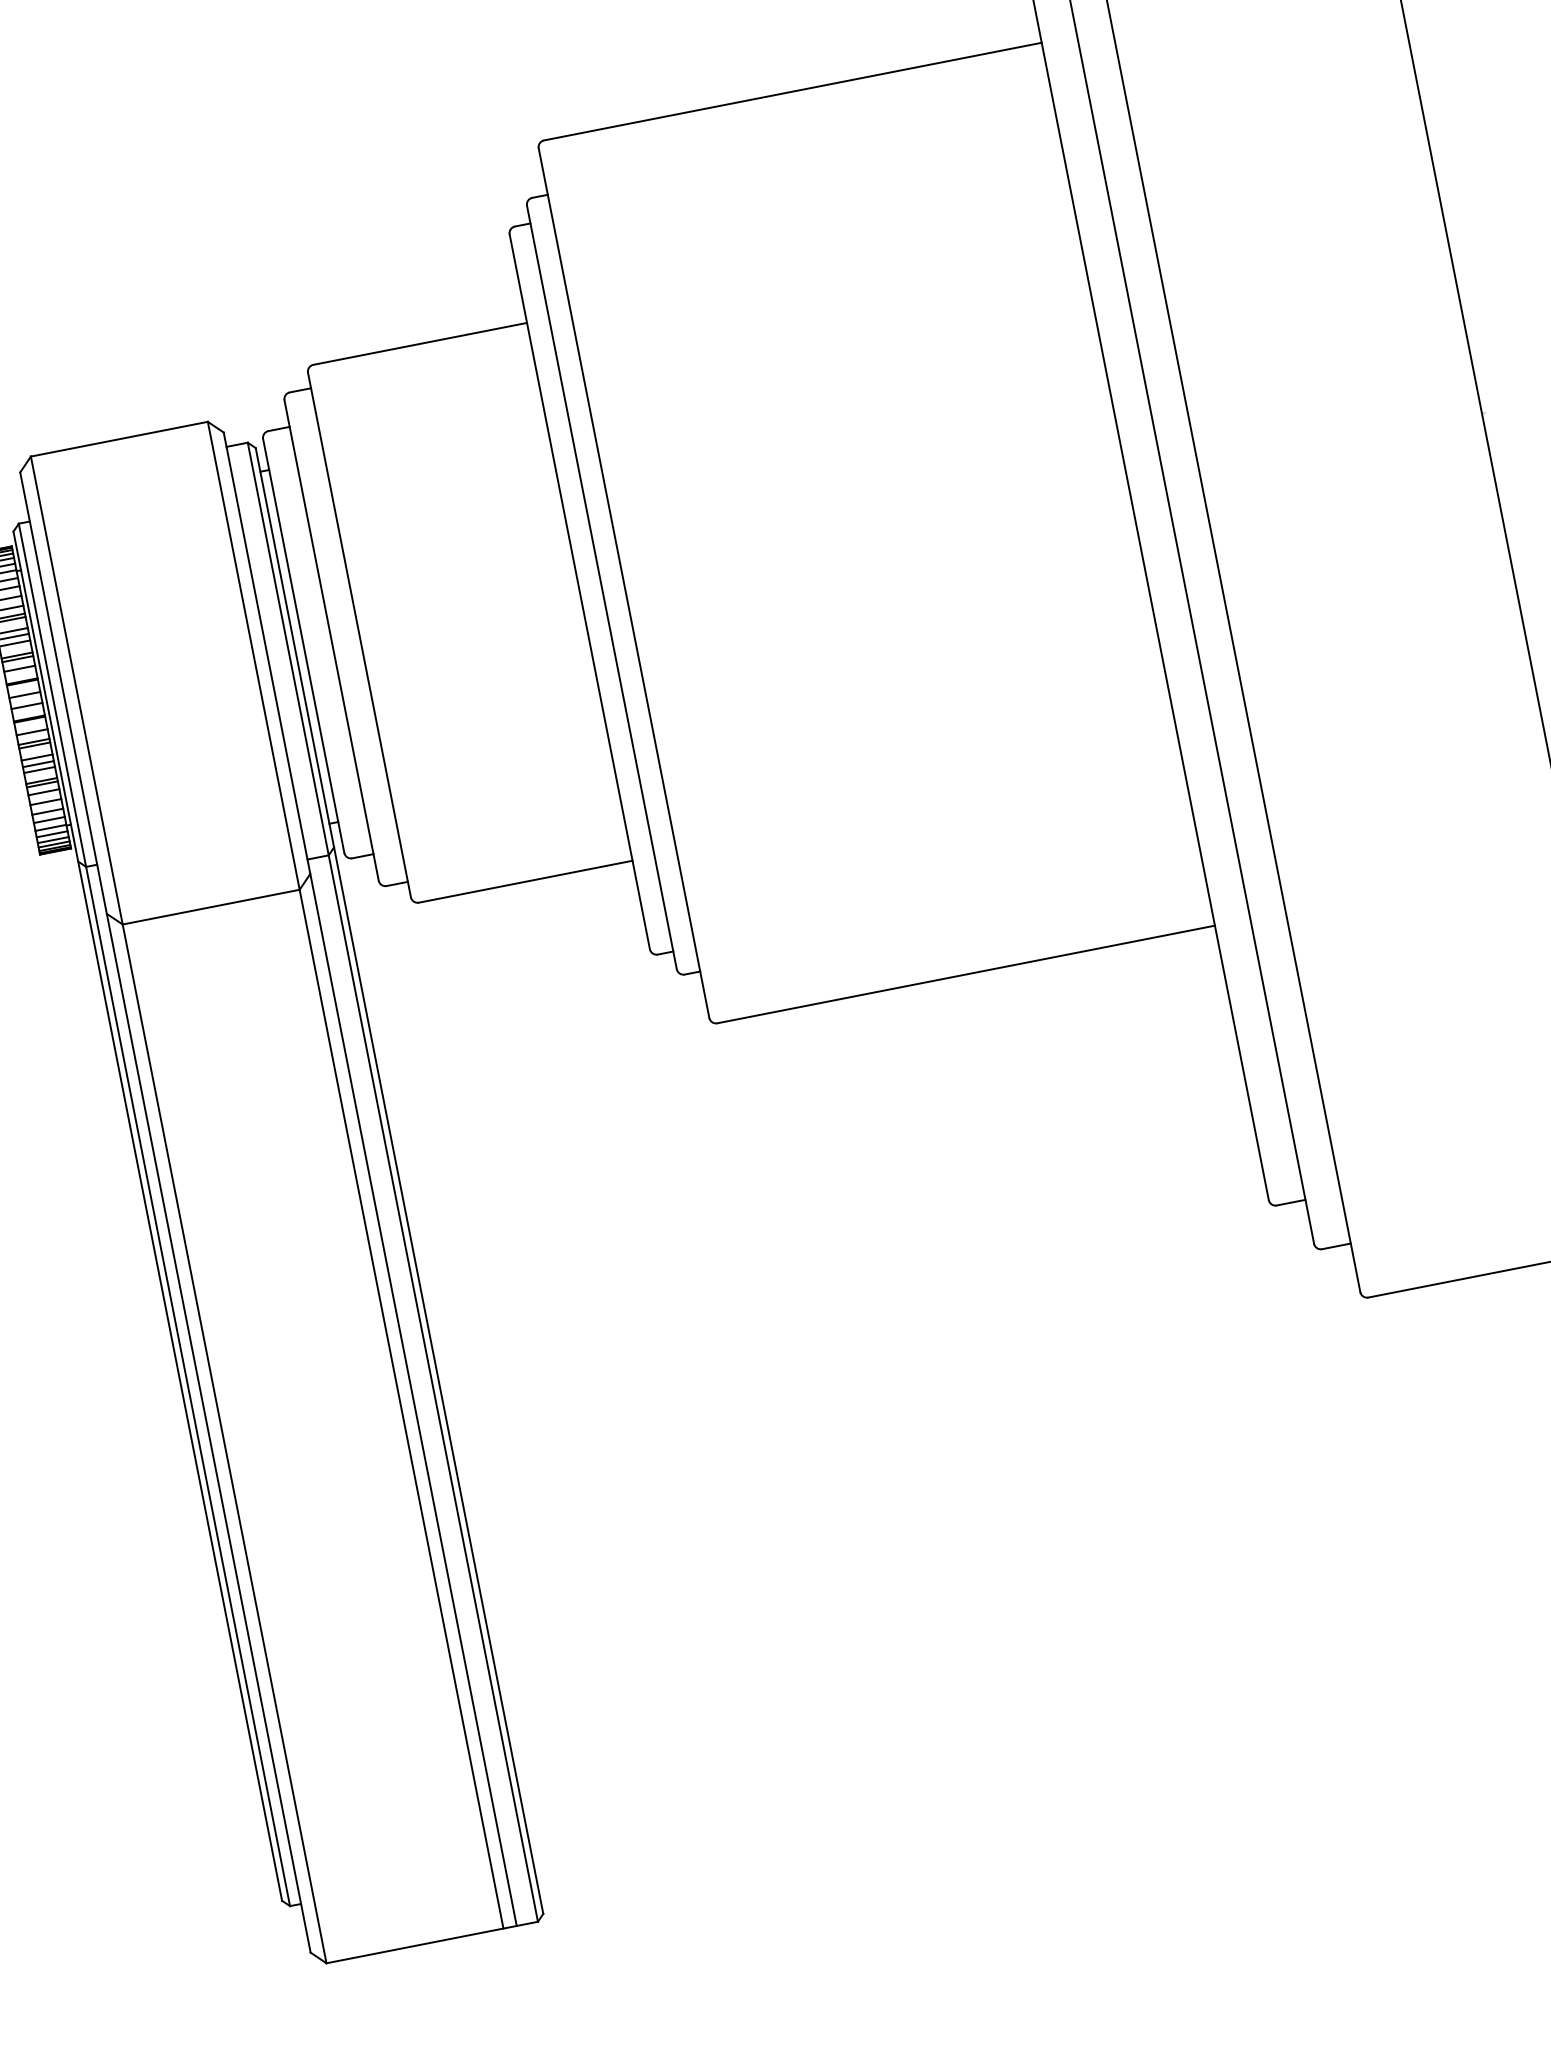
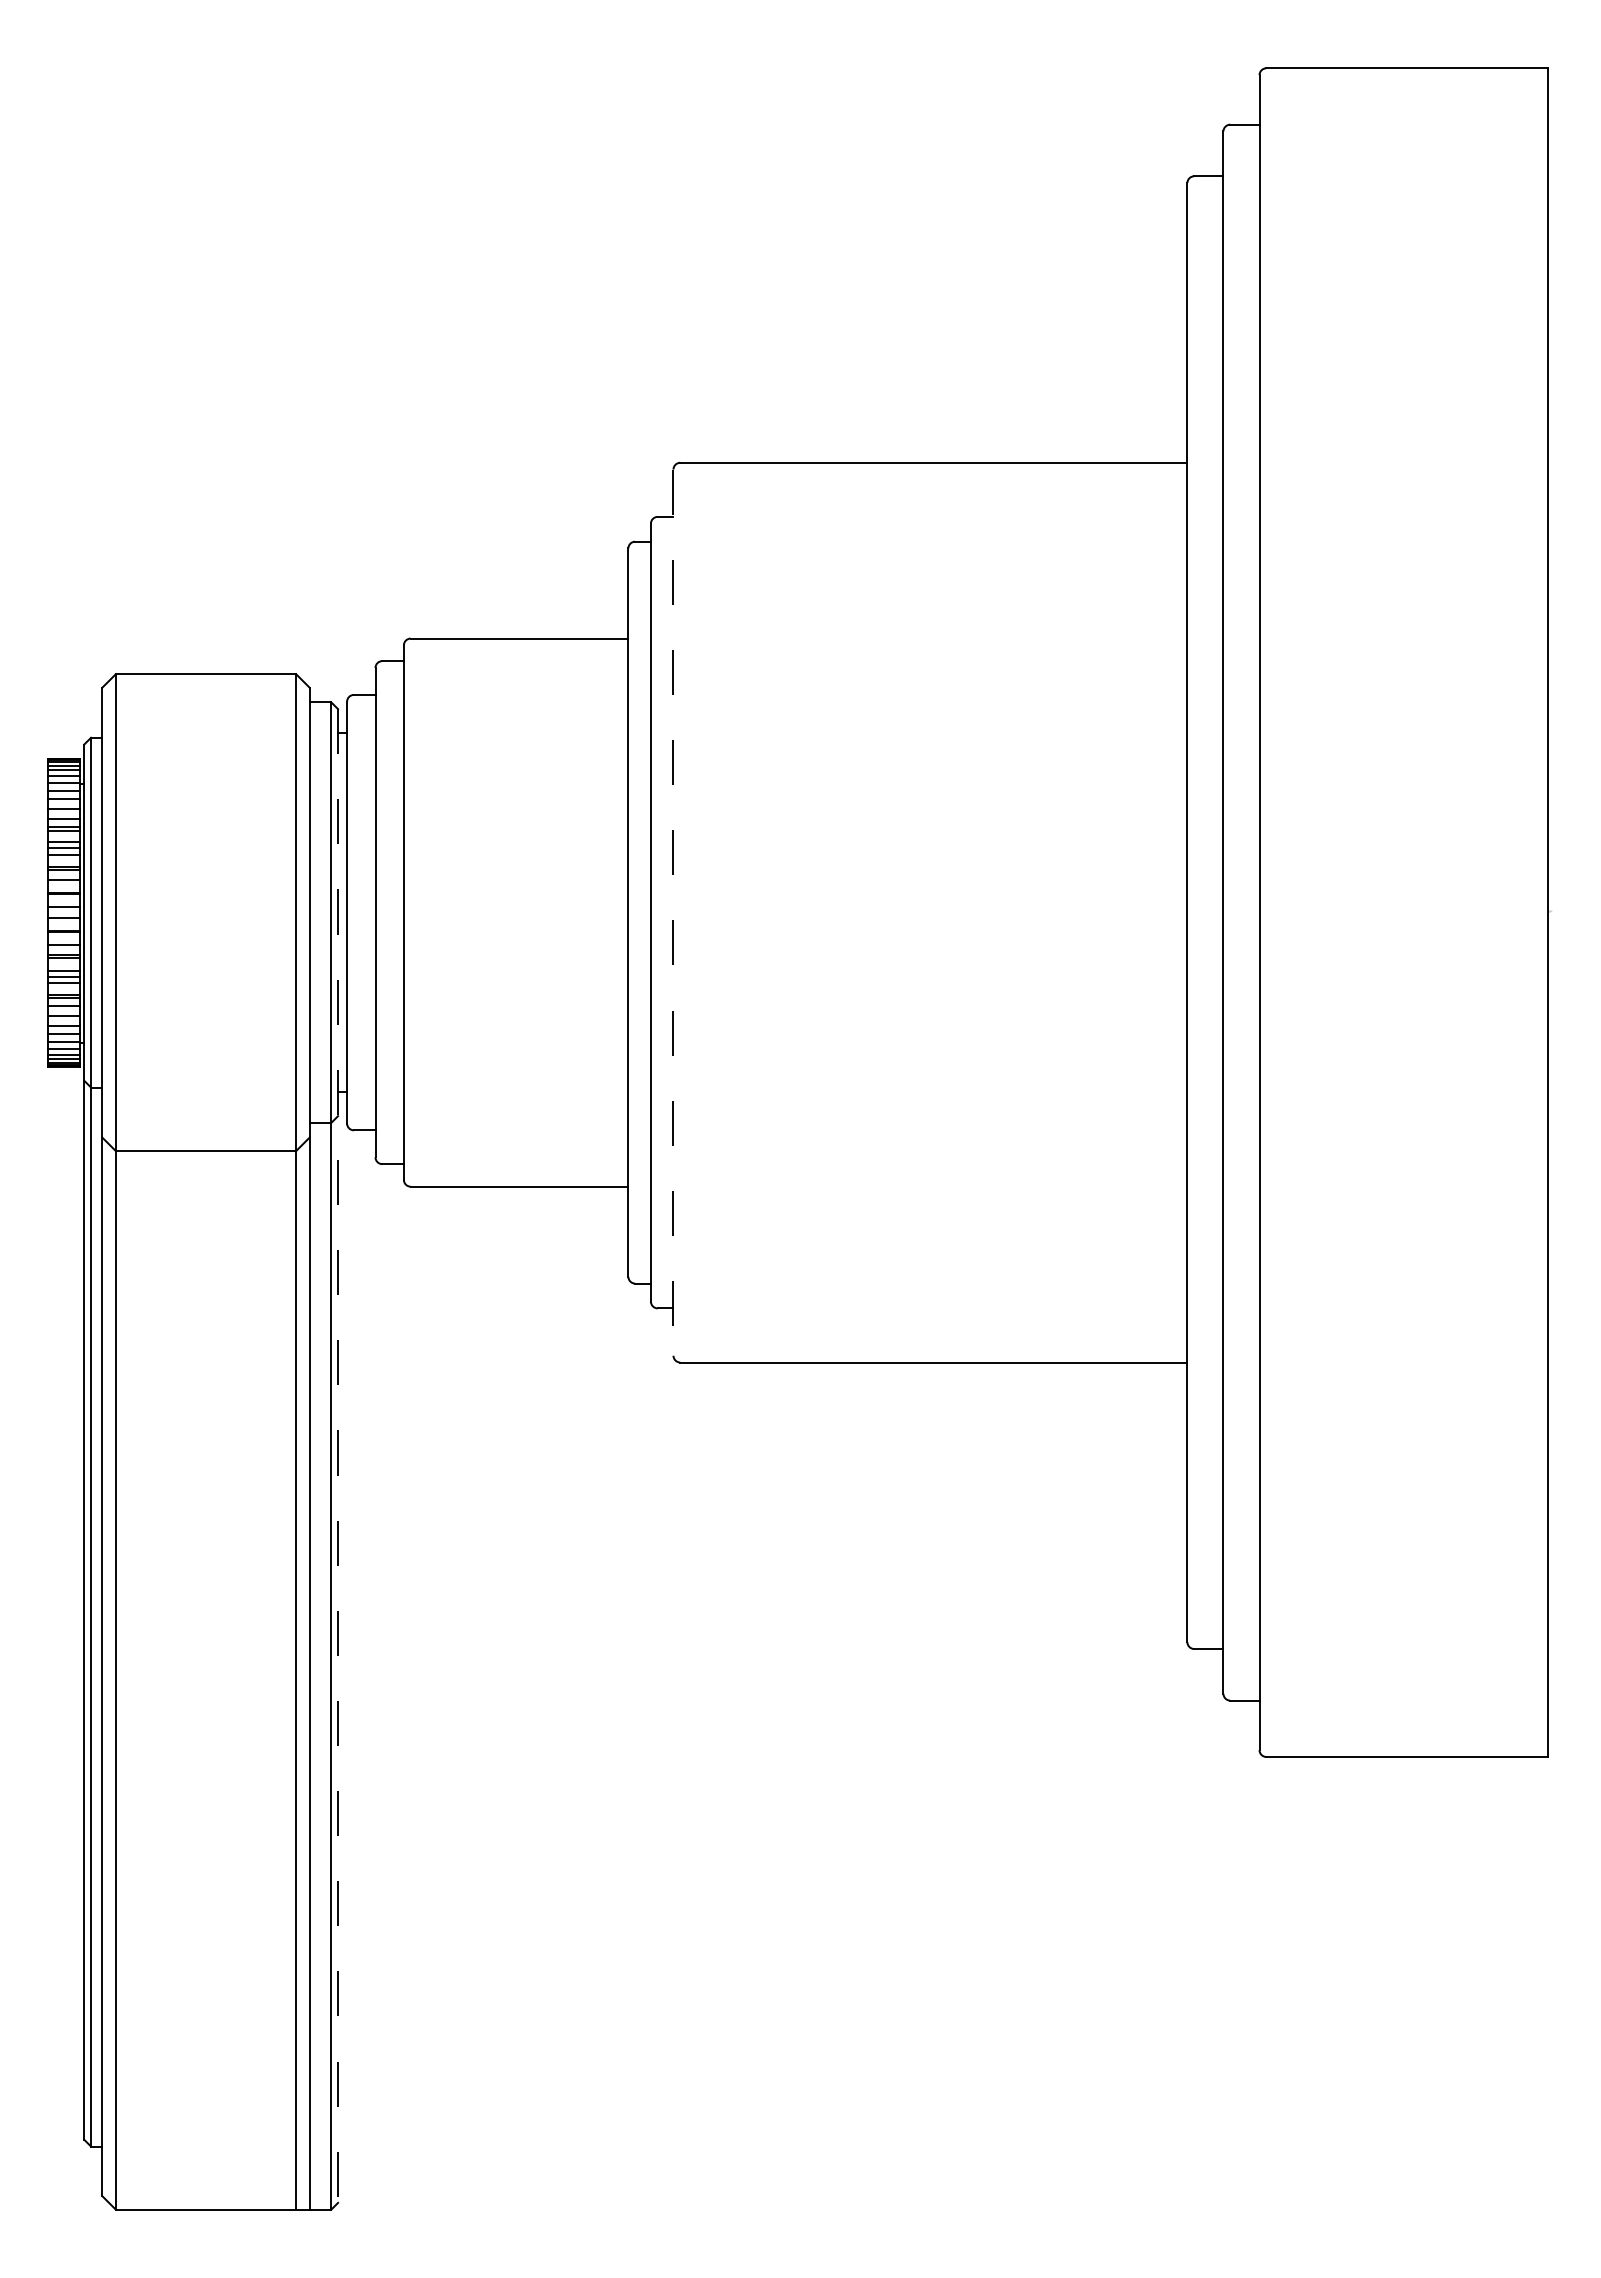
line: (624, 584) -> (673, 913), solid -> dashed
line: (400, 1181) -> (338, 1456), solid -> dashed

